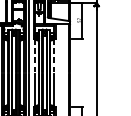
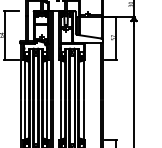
line: (34, 55) -> (60, 79), dashed -> solid
line: (54, 55) -> (83, 79), dashed -> solid

